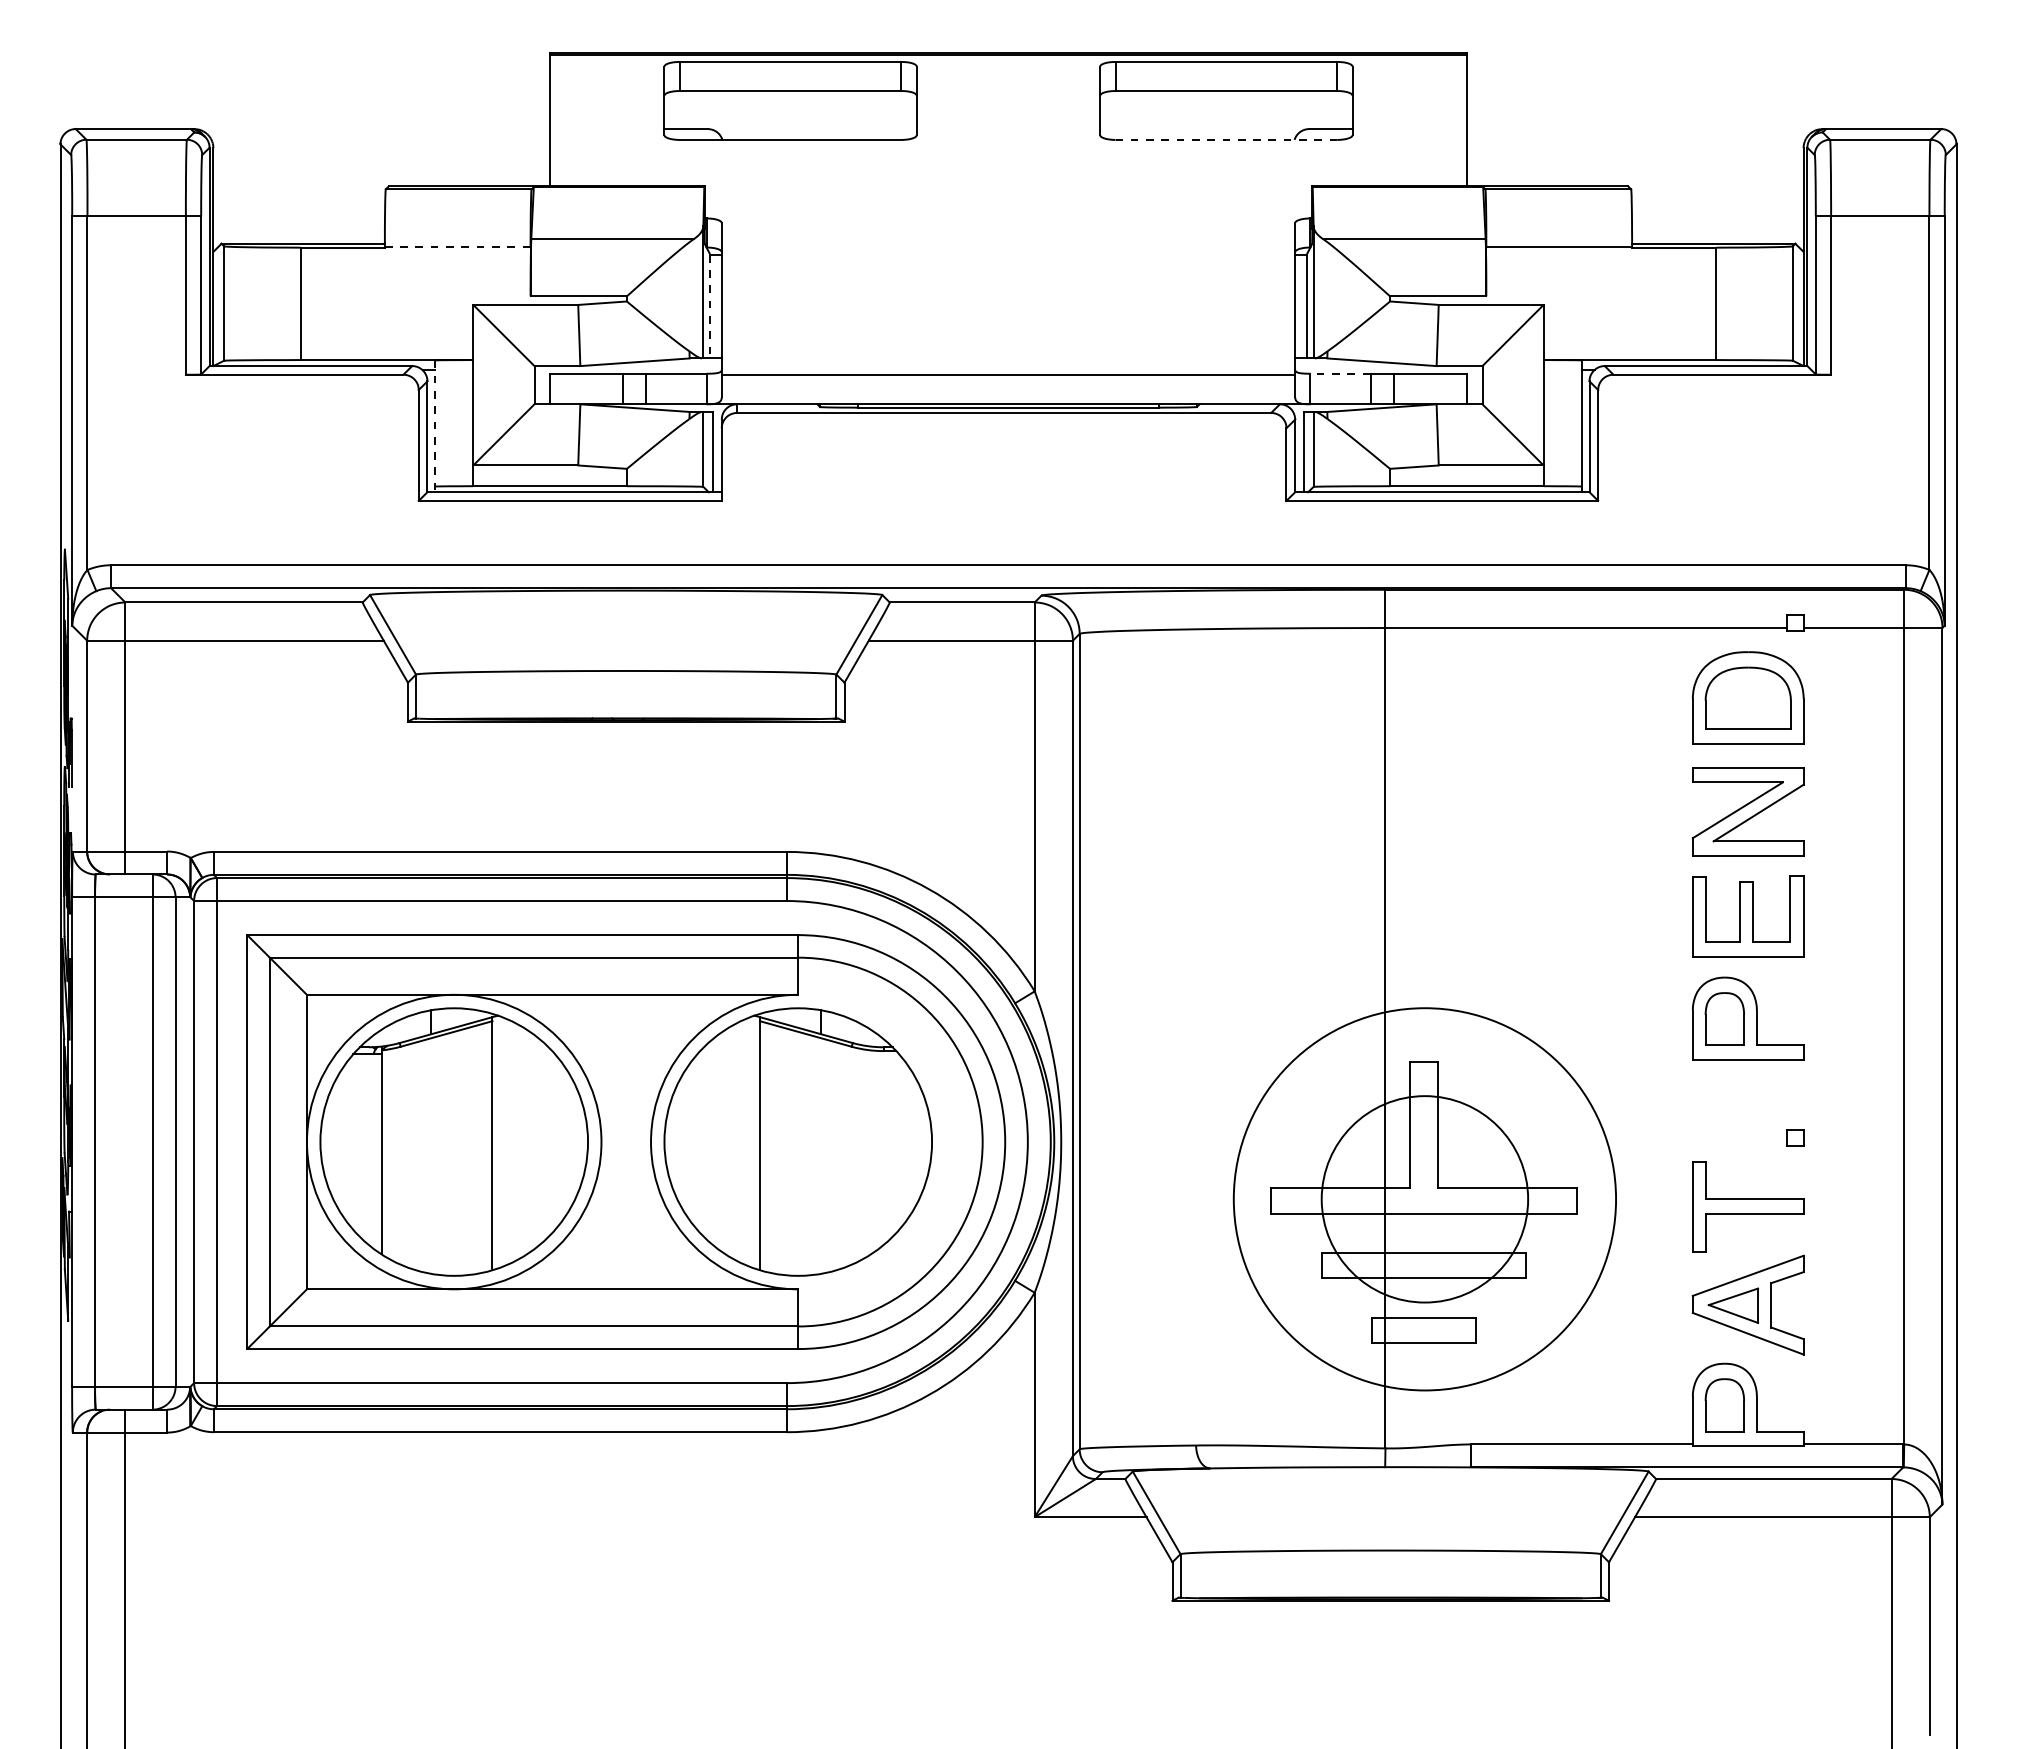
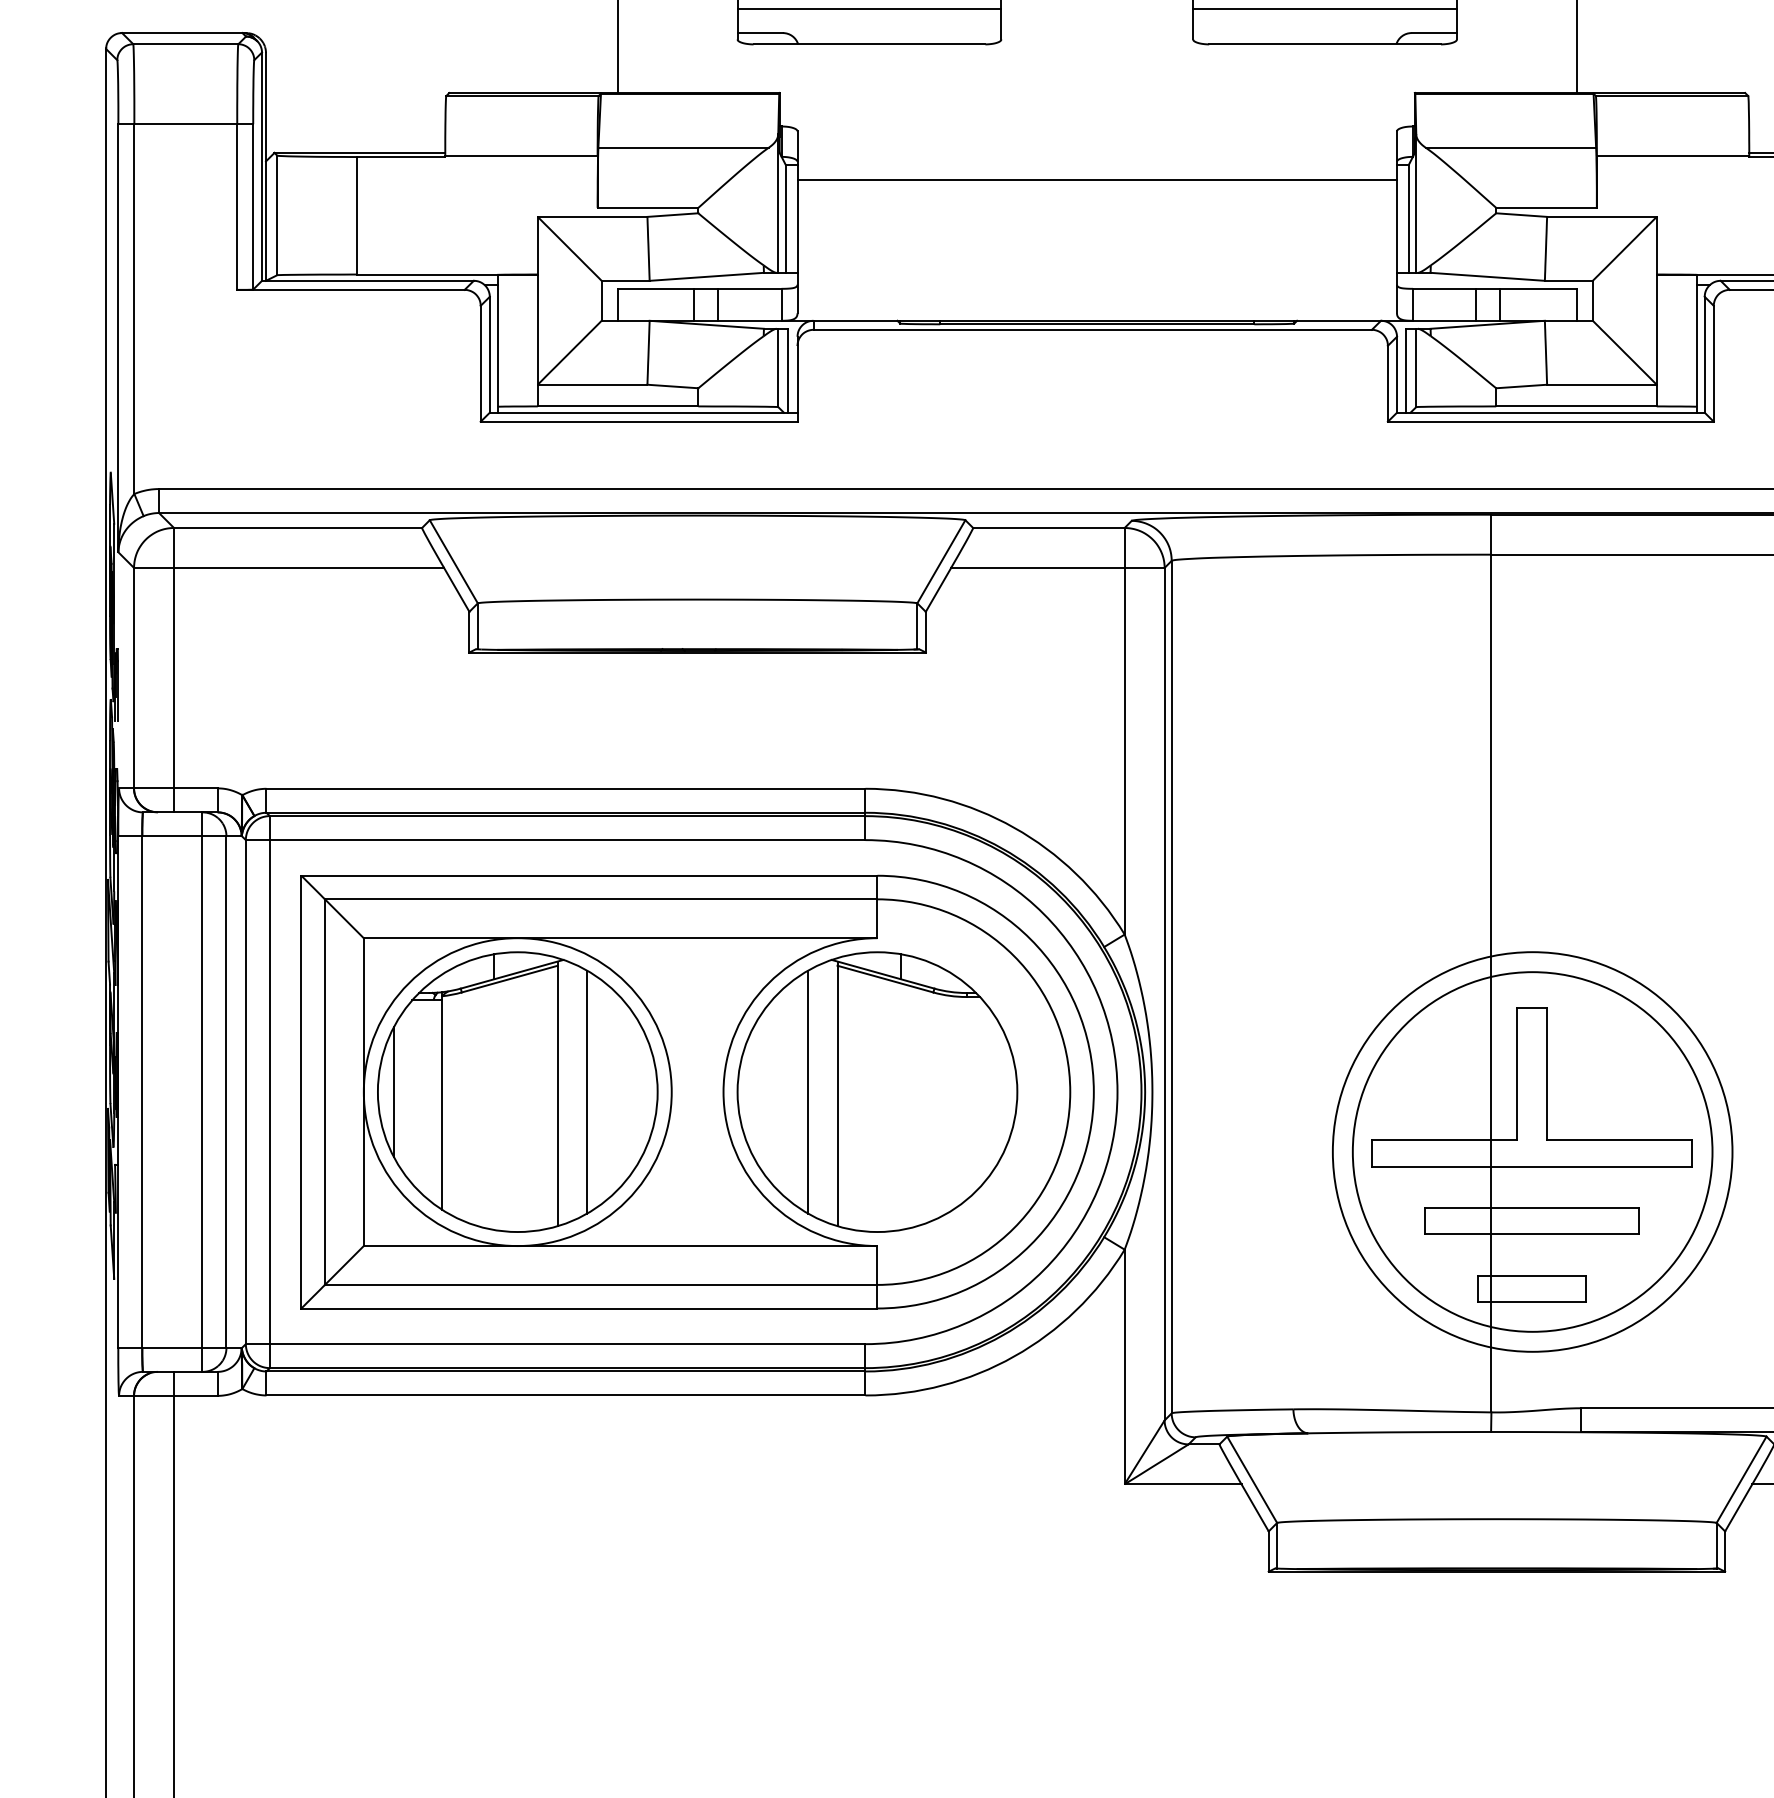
line: (790, 106) -> (869, 9), added
line: (1226, 106) -> (1325, 9), added
line: (1226, 139) -> (1325, 43), dashed -> solid
line: (457, 246) -> (521, 155), dashed -> solid
line: (710, 306) -> (785, 218), dashed -> solid
line: (1340, 373) -> (1444, 288), dashed -> solid
line: (1008, 375) -> (1097, 180), moved
line: (435, 426) -> (498, 343), dashed -> solid
line: (520, 1141) -> (587, 1091), added
line: (731, 1141) -> (807, 1091), added
line: (335, 1142) -> (393, 1092), added
circle: (1424, 1199) -> (1532, 1152), size x1.67

